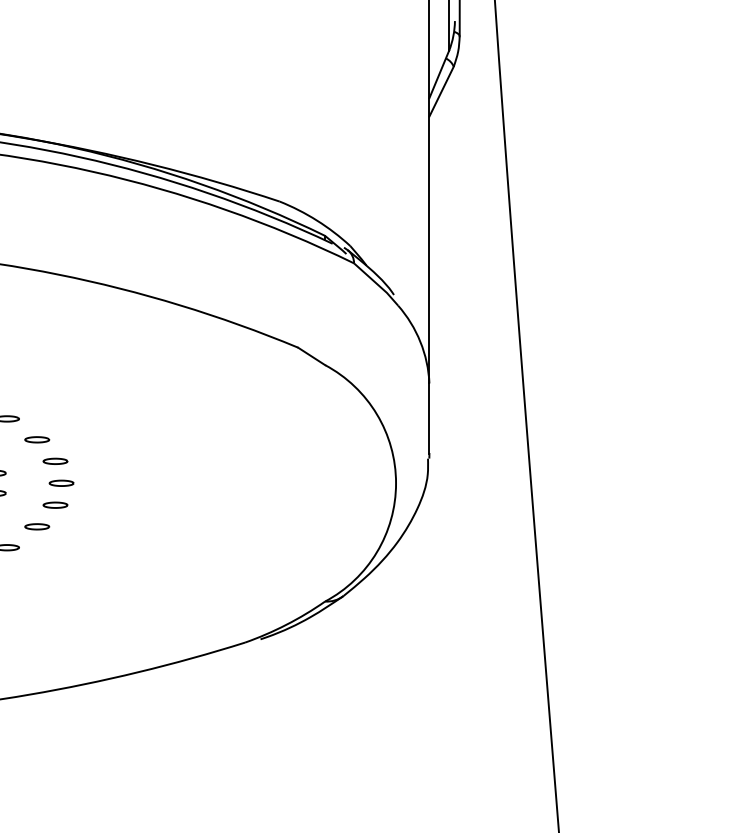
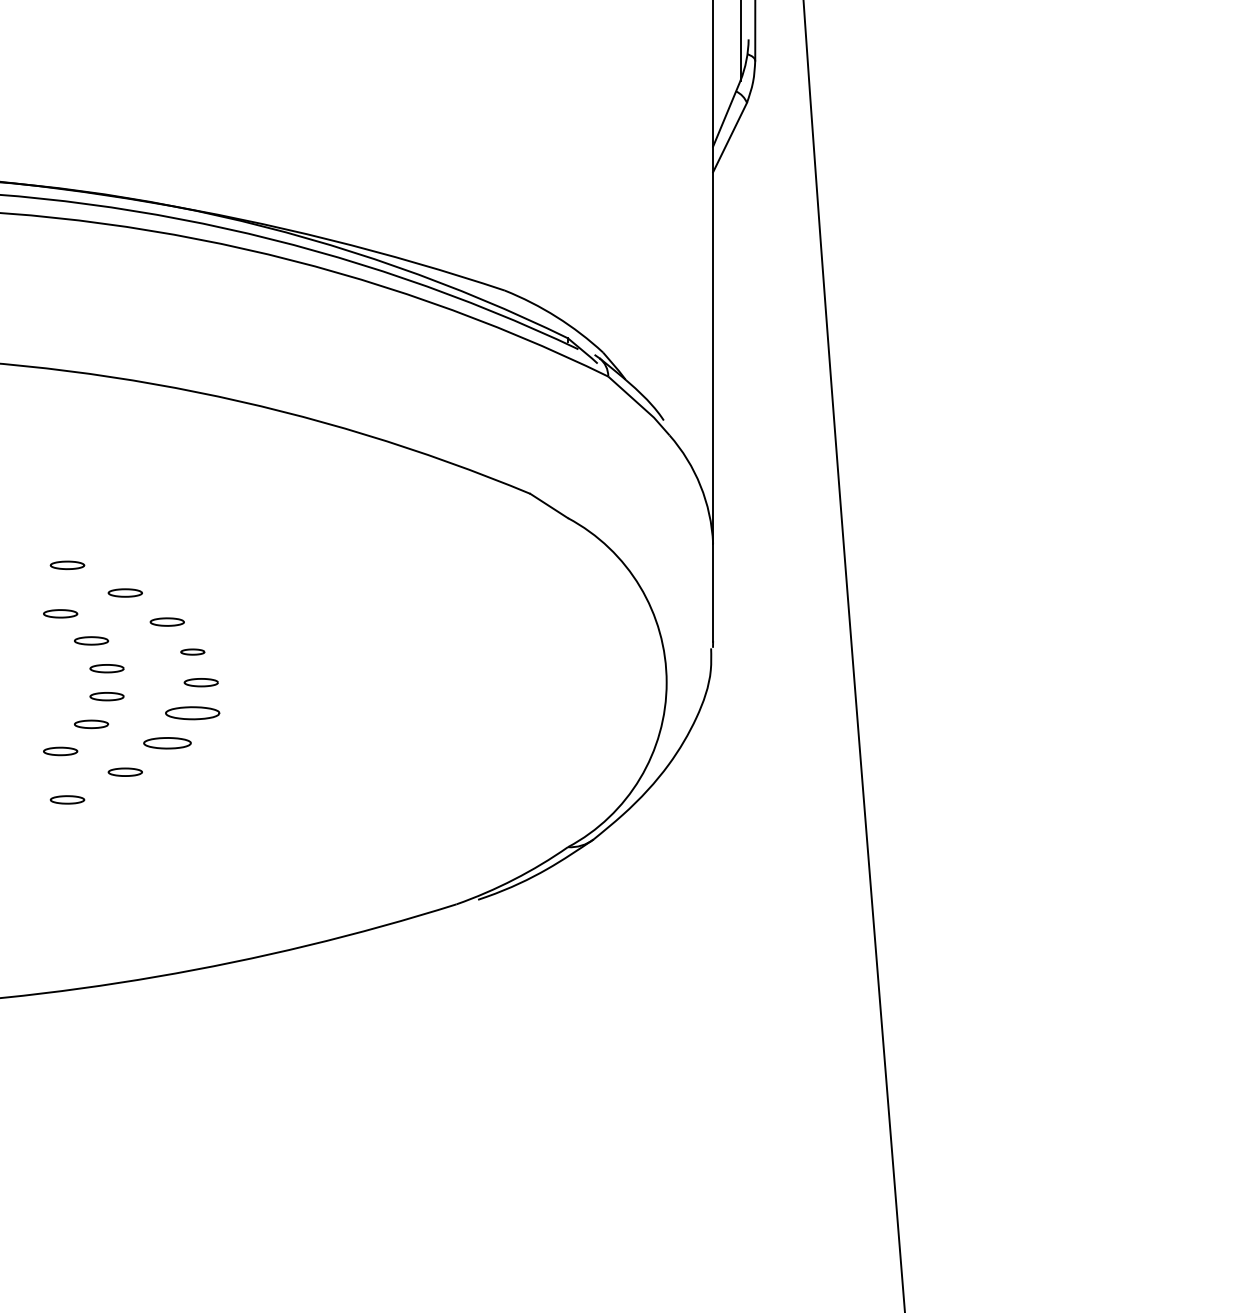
part: (55, 460) -> (192, 651), size x0.7
part: (55, 504) -> (192, 712), size x1.6
part: (36, 526) -> (166, 742), size x1.4

